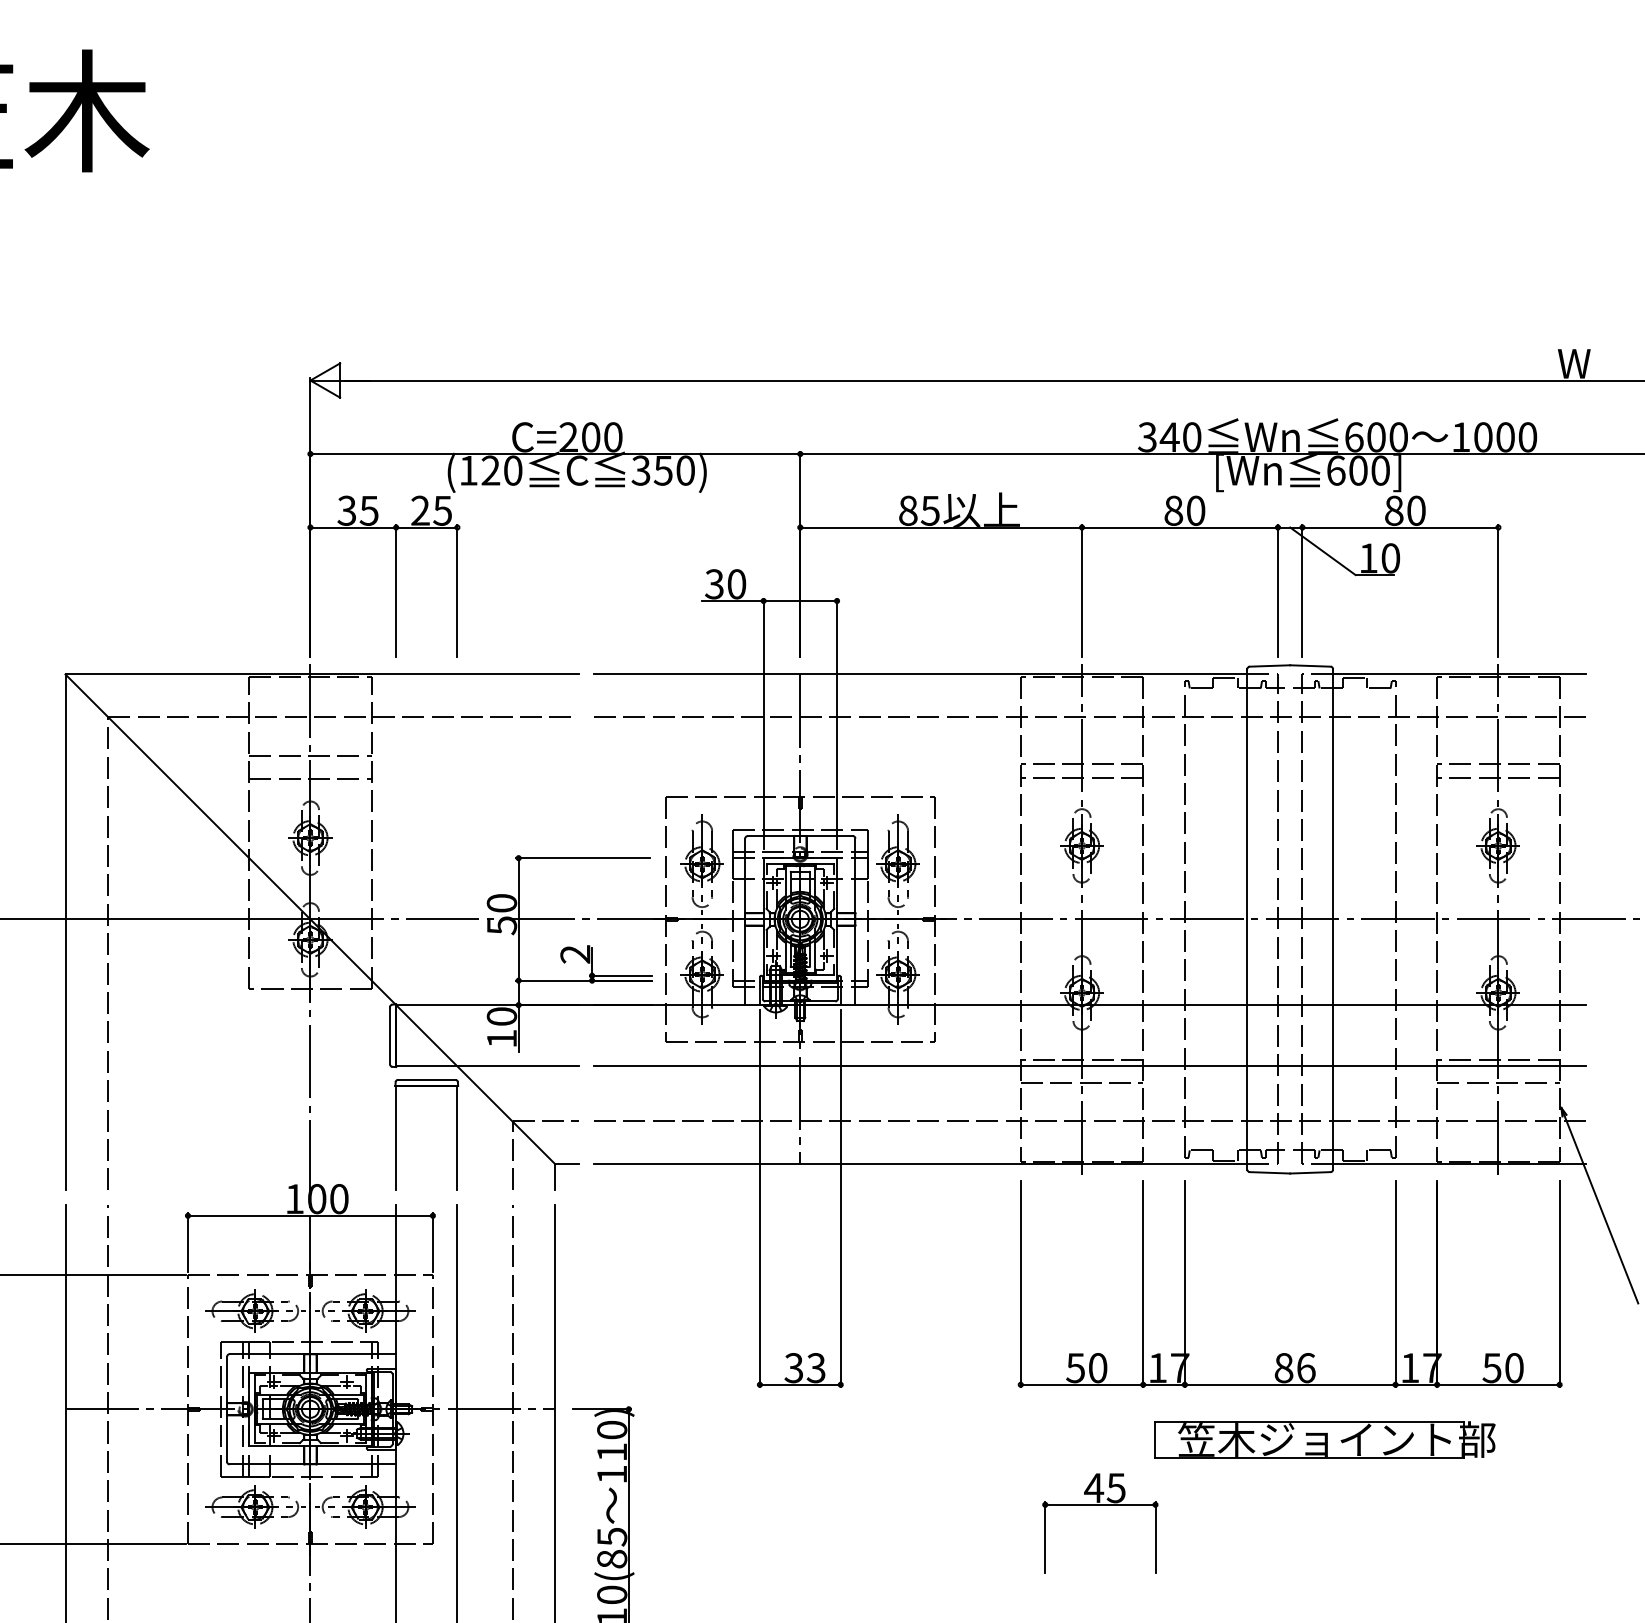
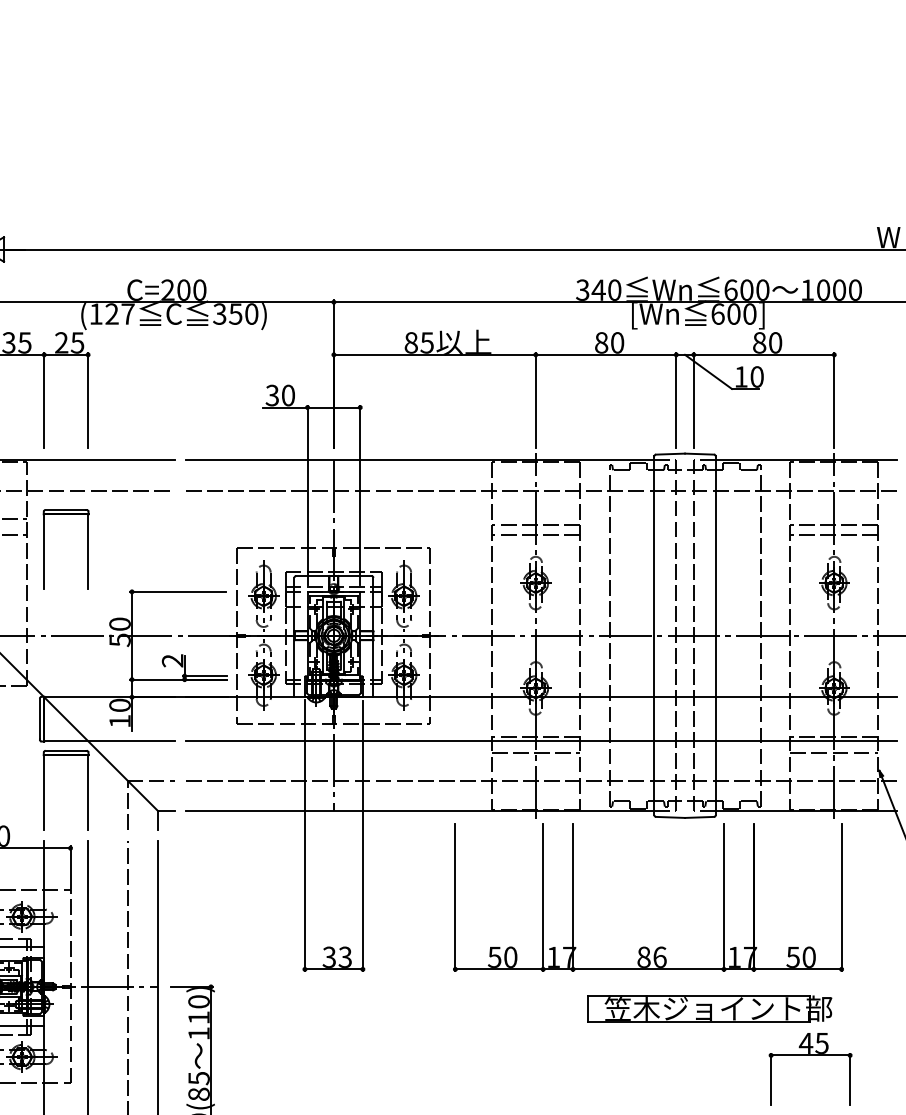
text: (513, 470) -> (128, 314), (120 -> (127
part: (396, 798) -> (44, 549), added
part: (1287, 1353) -> (646, 946), moved
part: (1100, 1505) -> (810, 1055), moved

